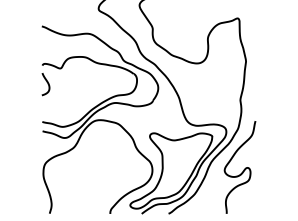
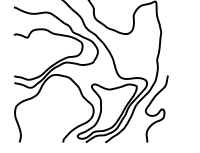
curve: (47, 84) -> (17, 49), removed

